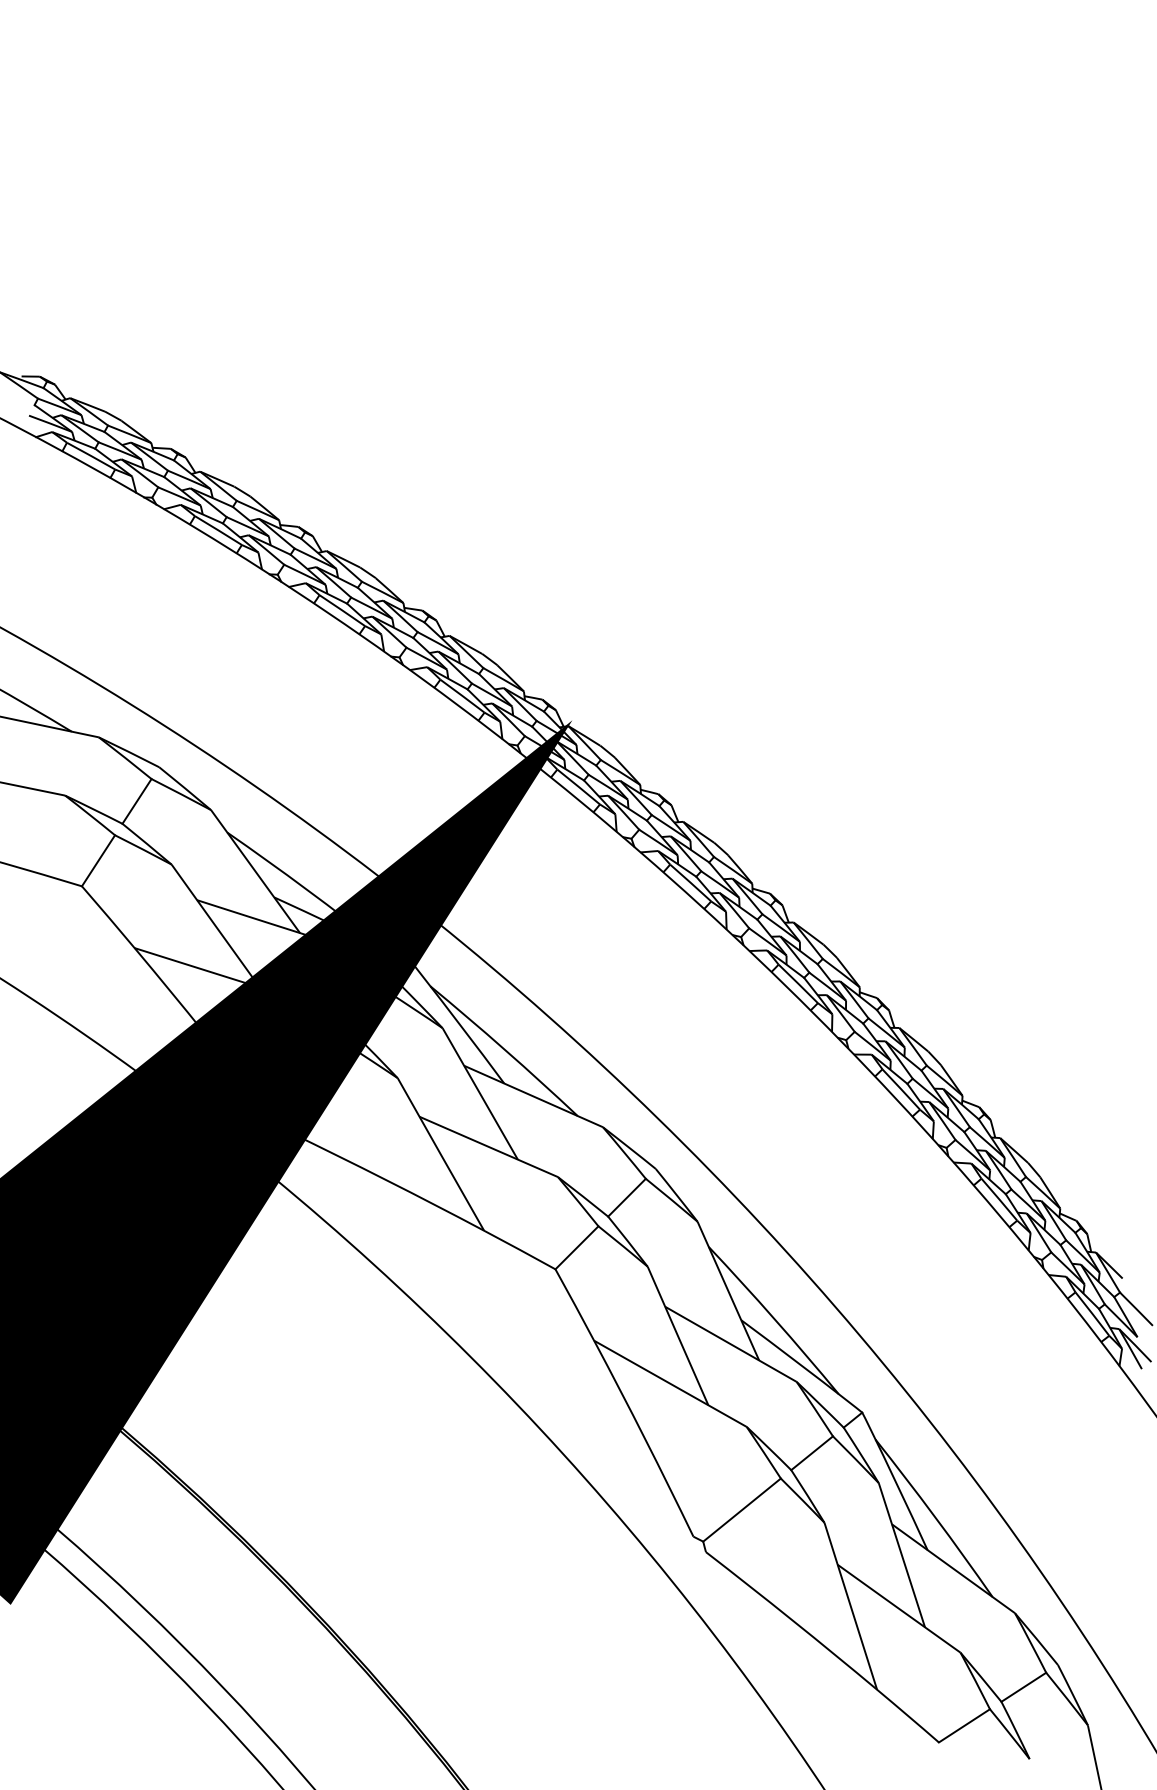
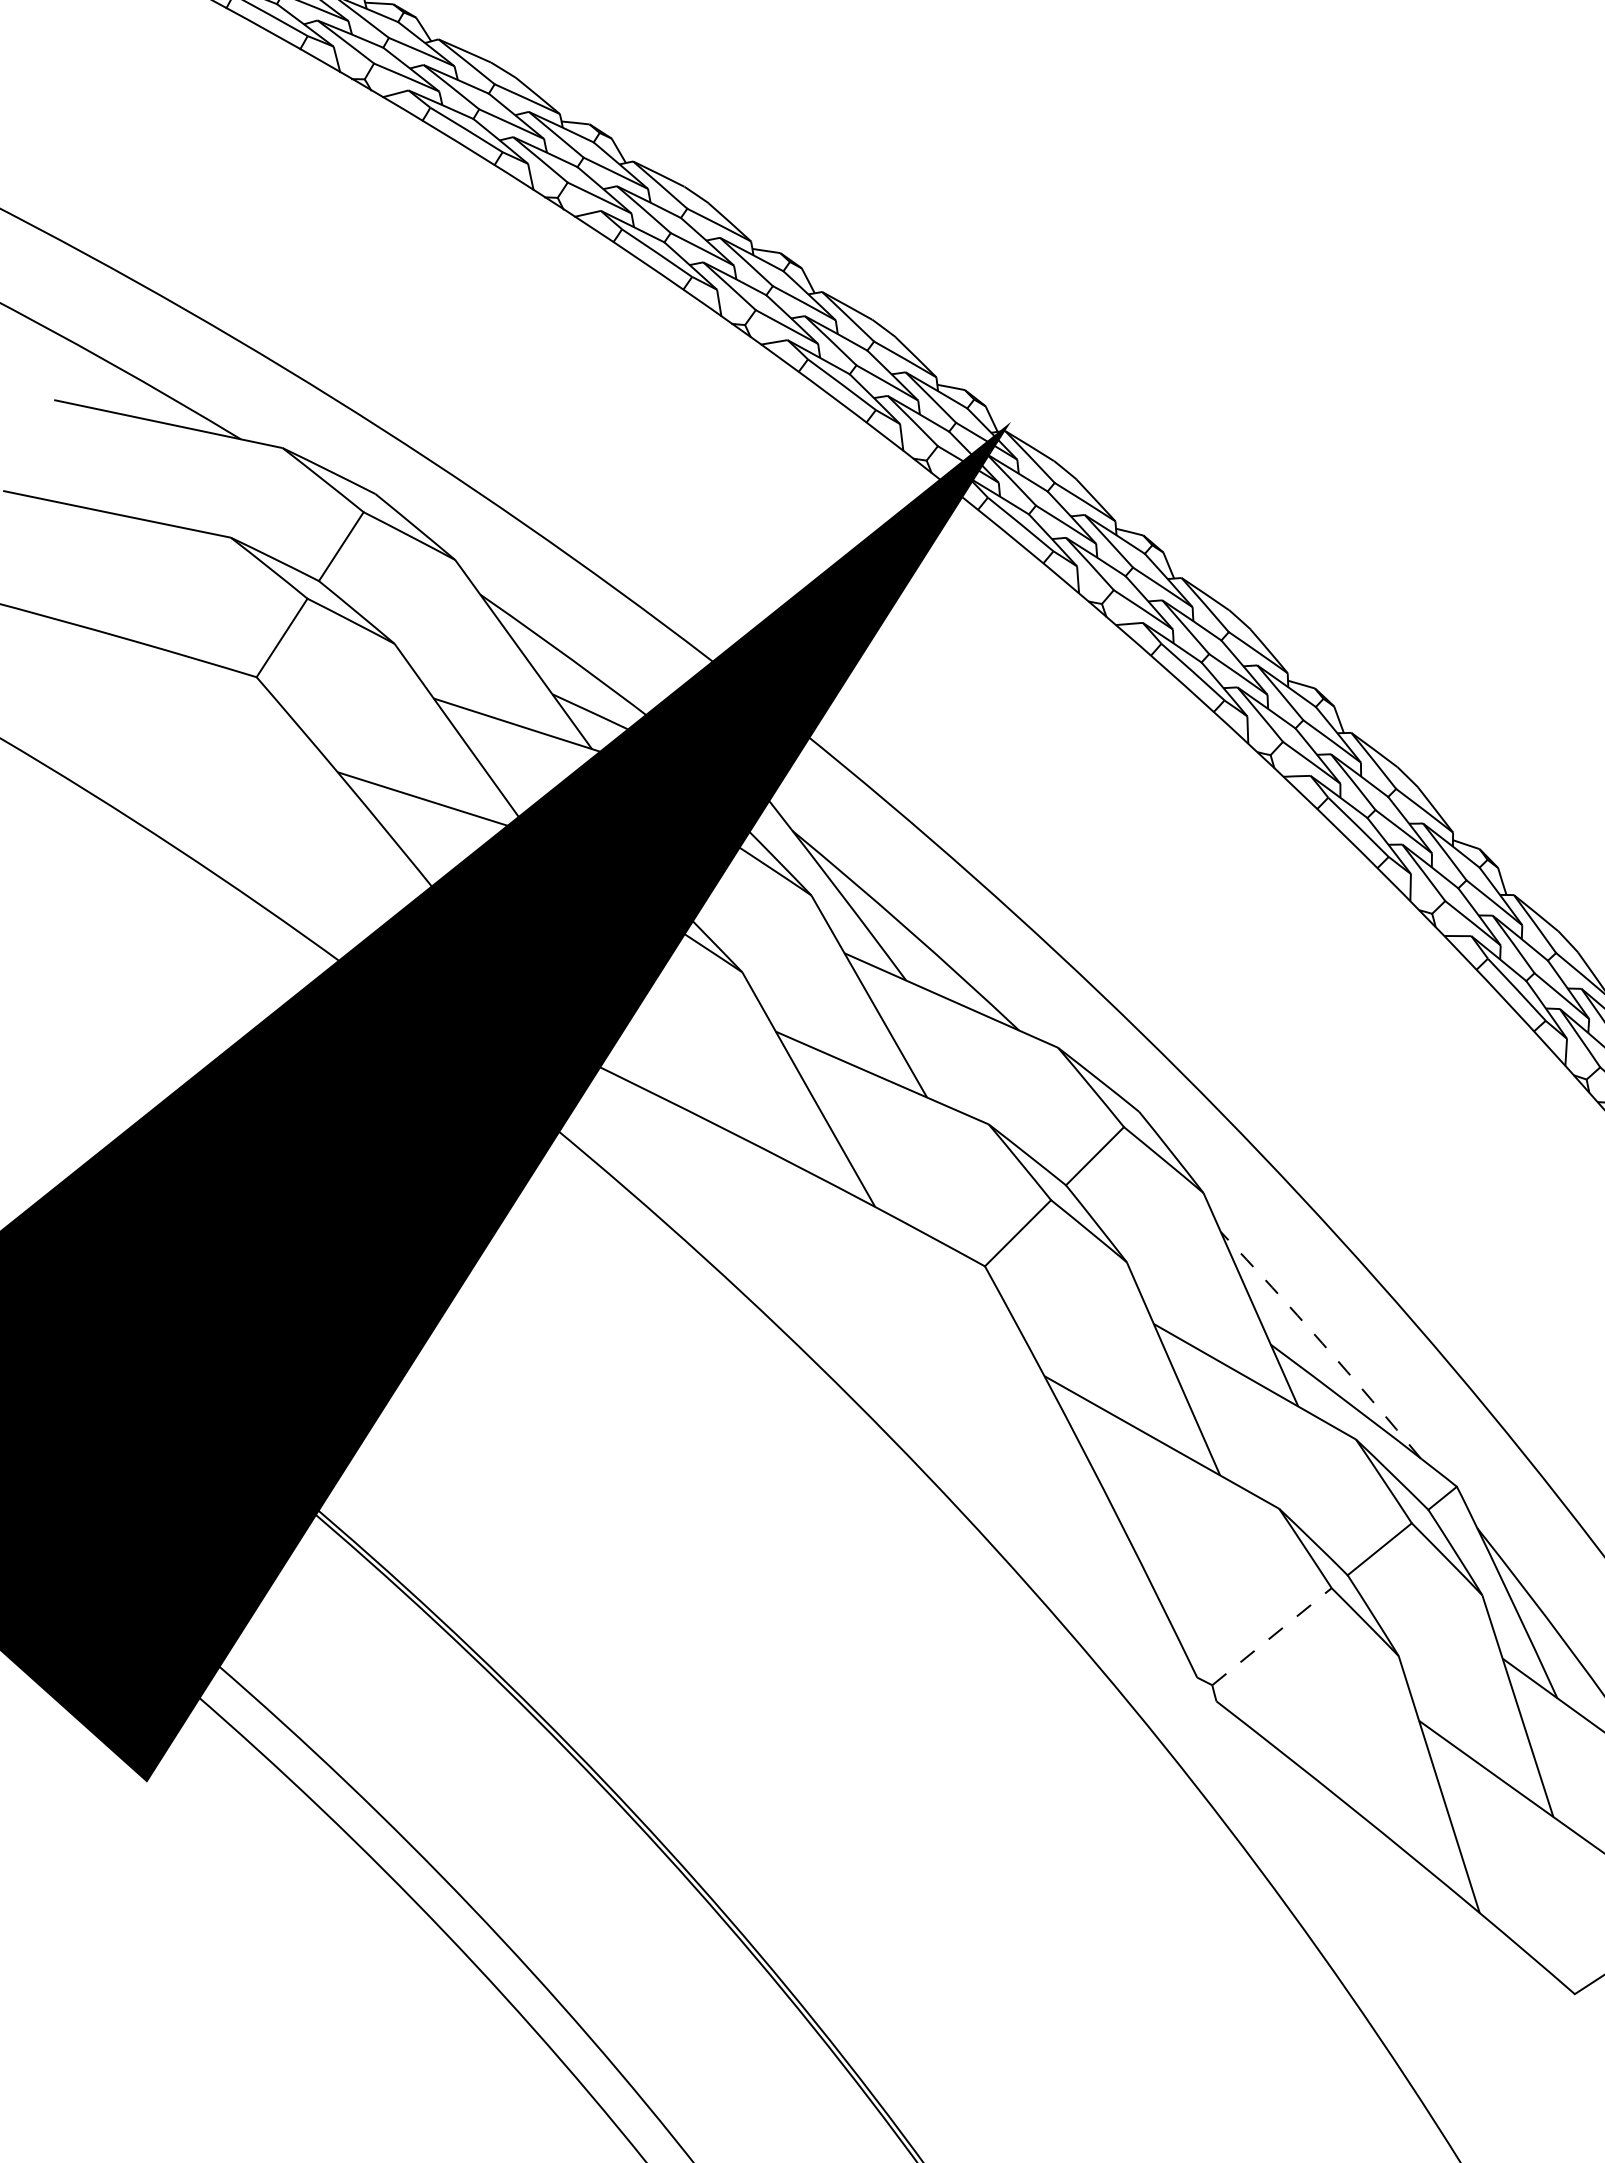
arc: (774, 1319) -> (1321, 1343), solid -> dashed
line: (742, 1509) -> (1272, 1635), solid -> dashed

